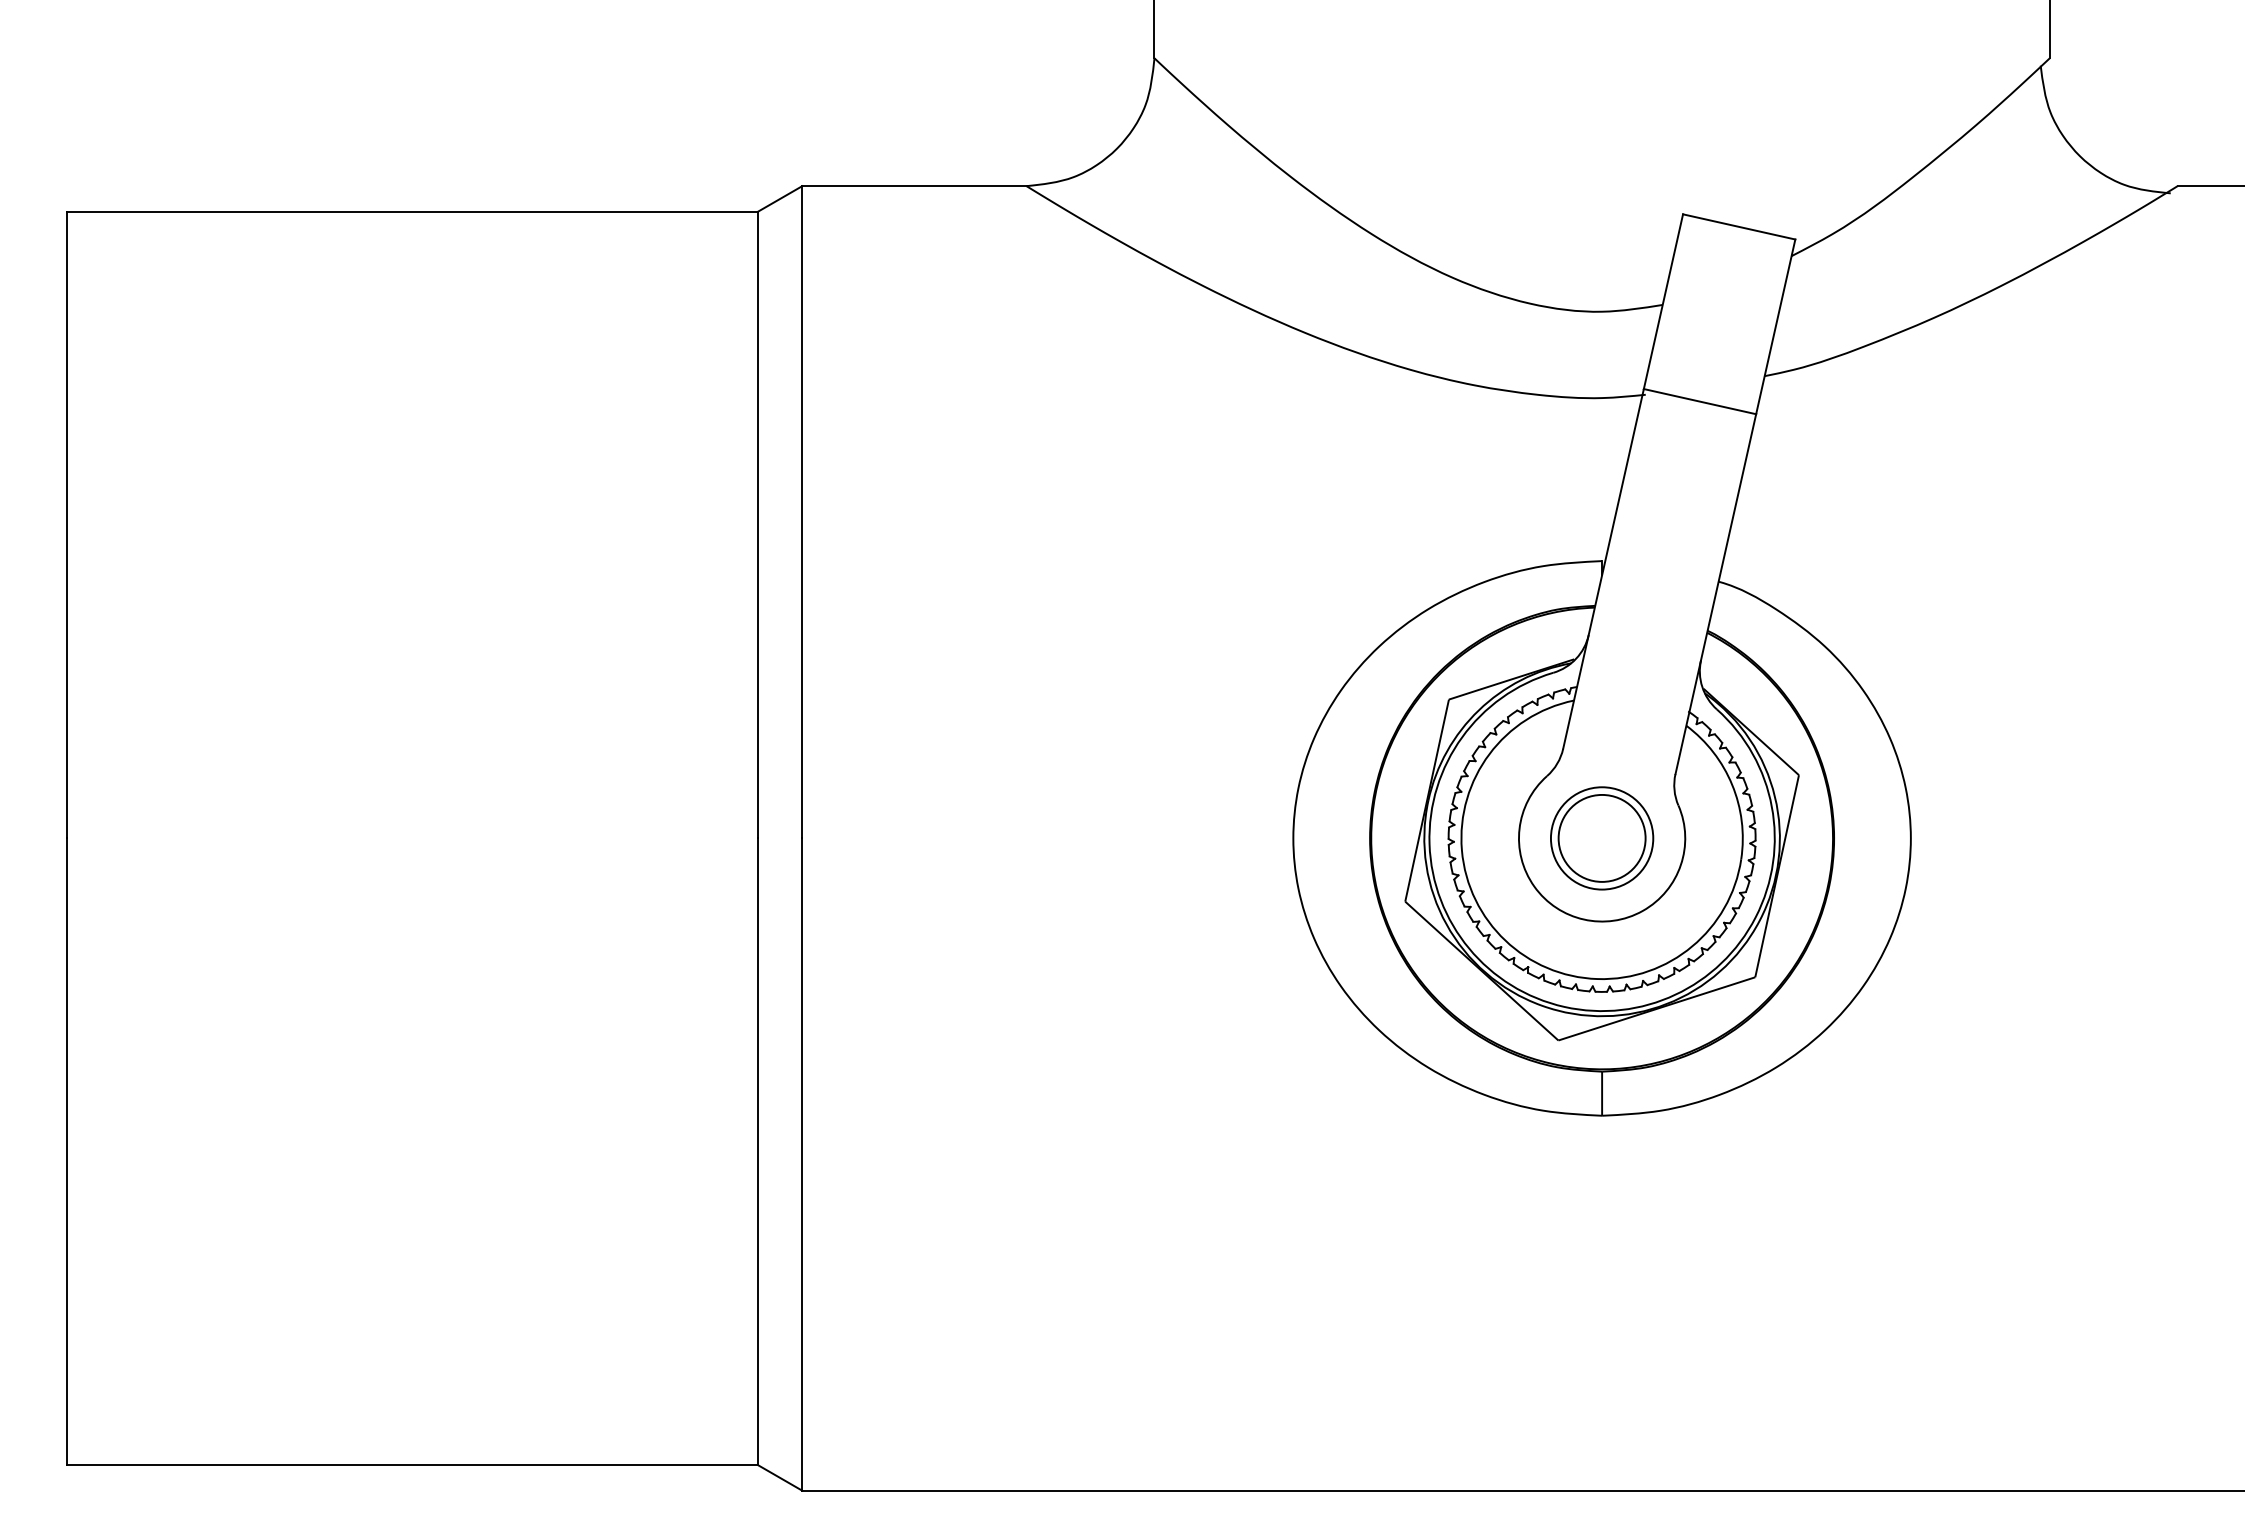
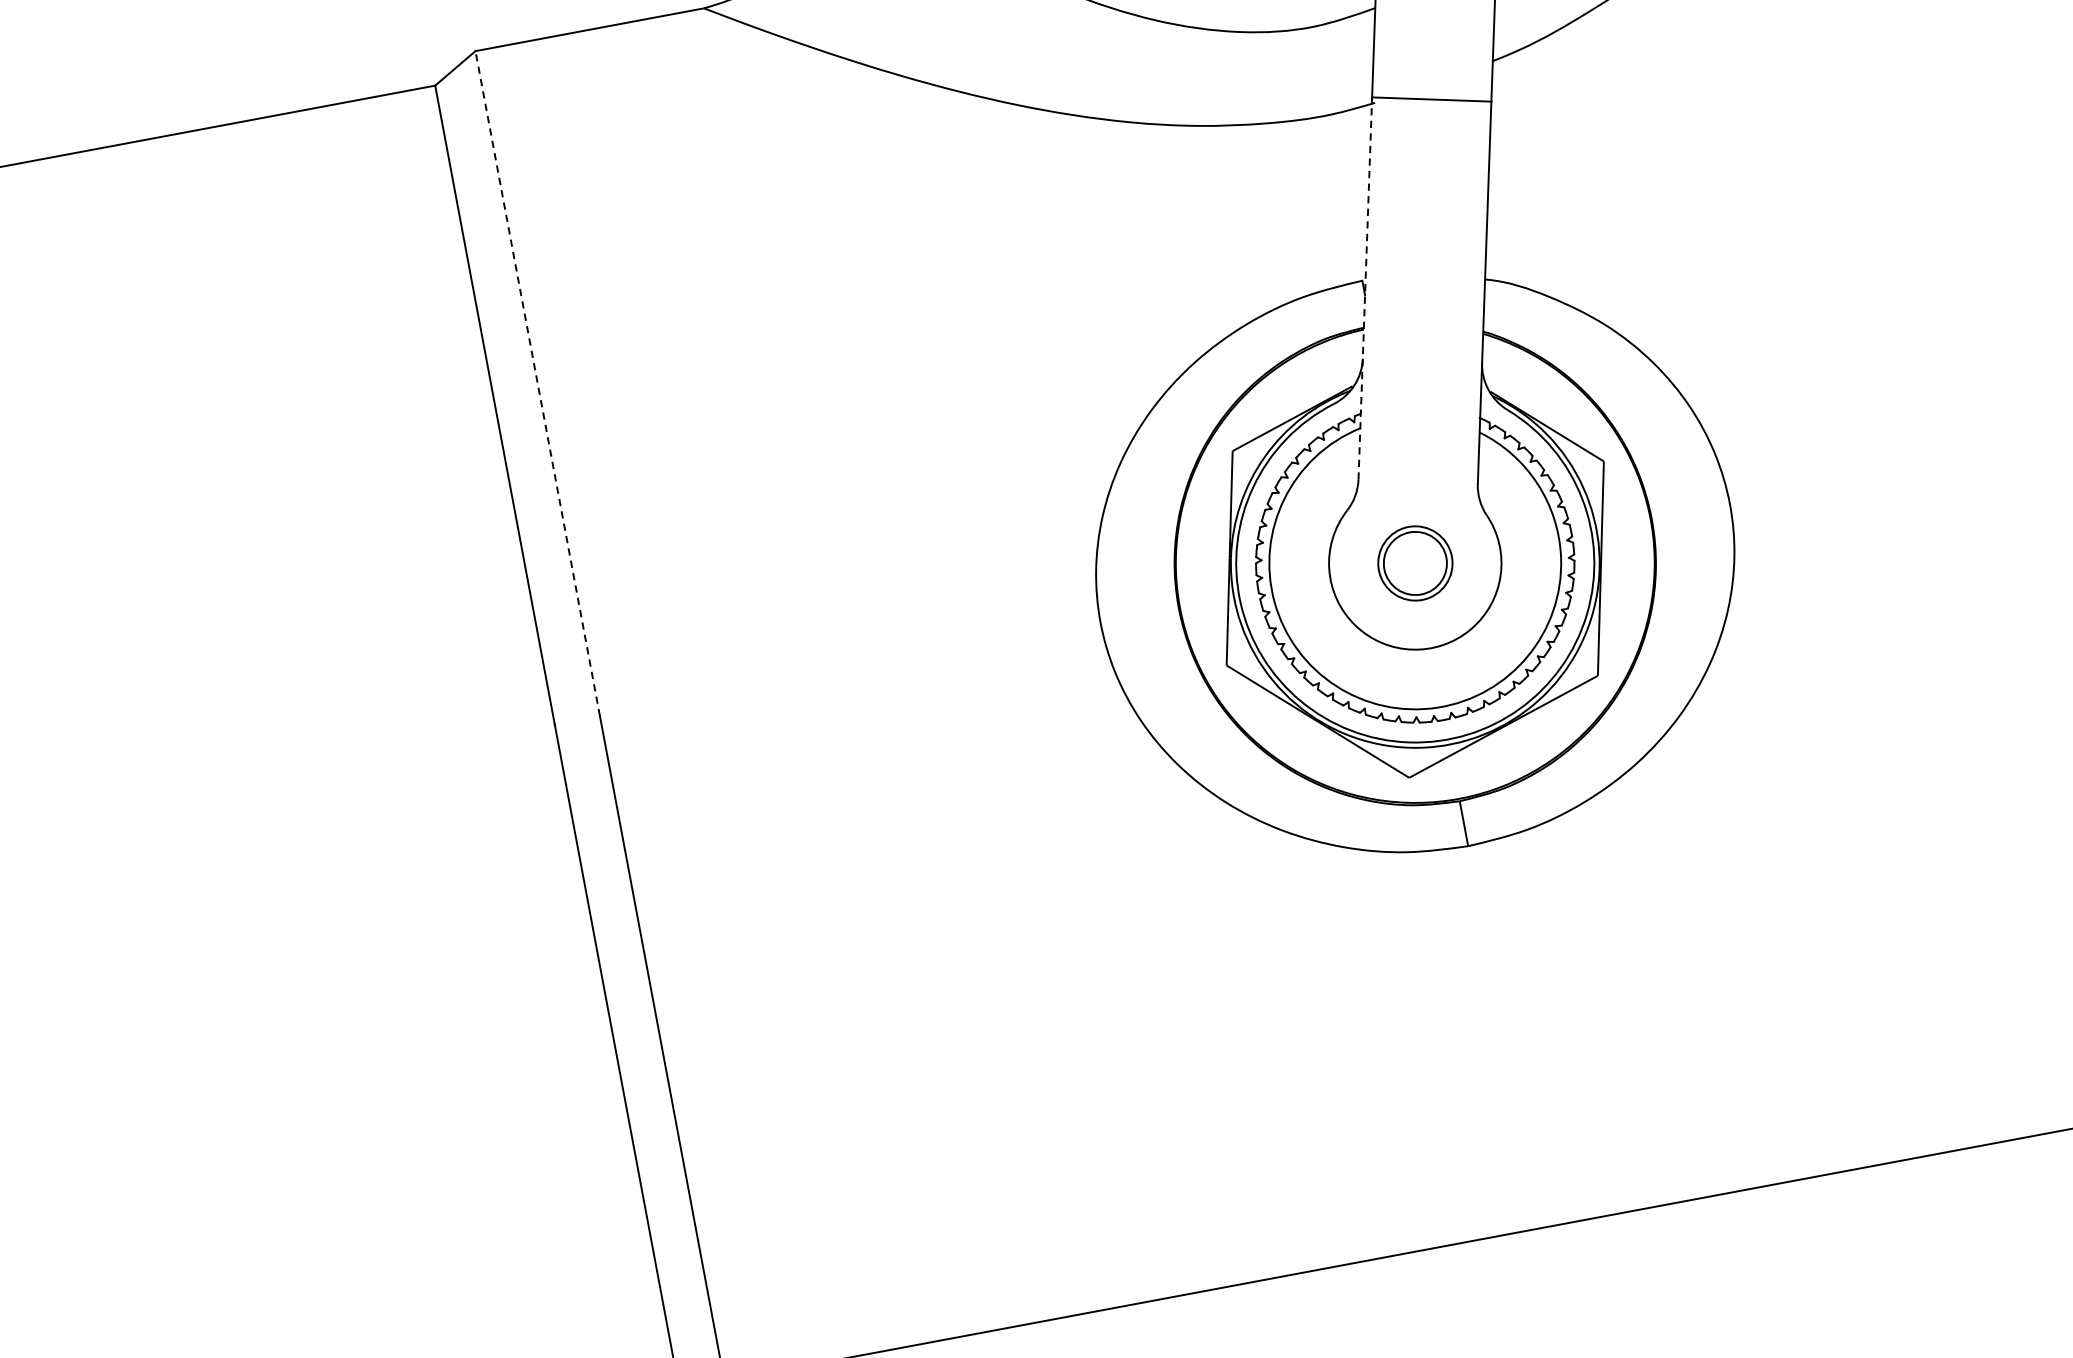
line: (802, 511) -> (537, 382), solid -> dashed
line: (1603, 568) -> (1365, 288), solid -> dashed
part: (1602, 838) -> (1415, 563), size x0.7

